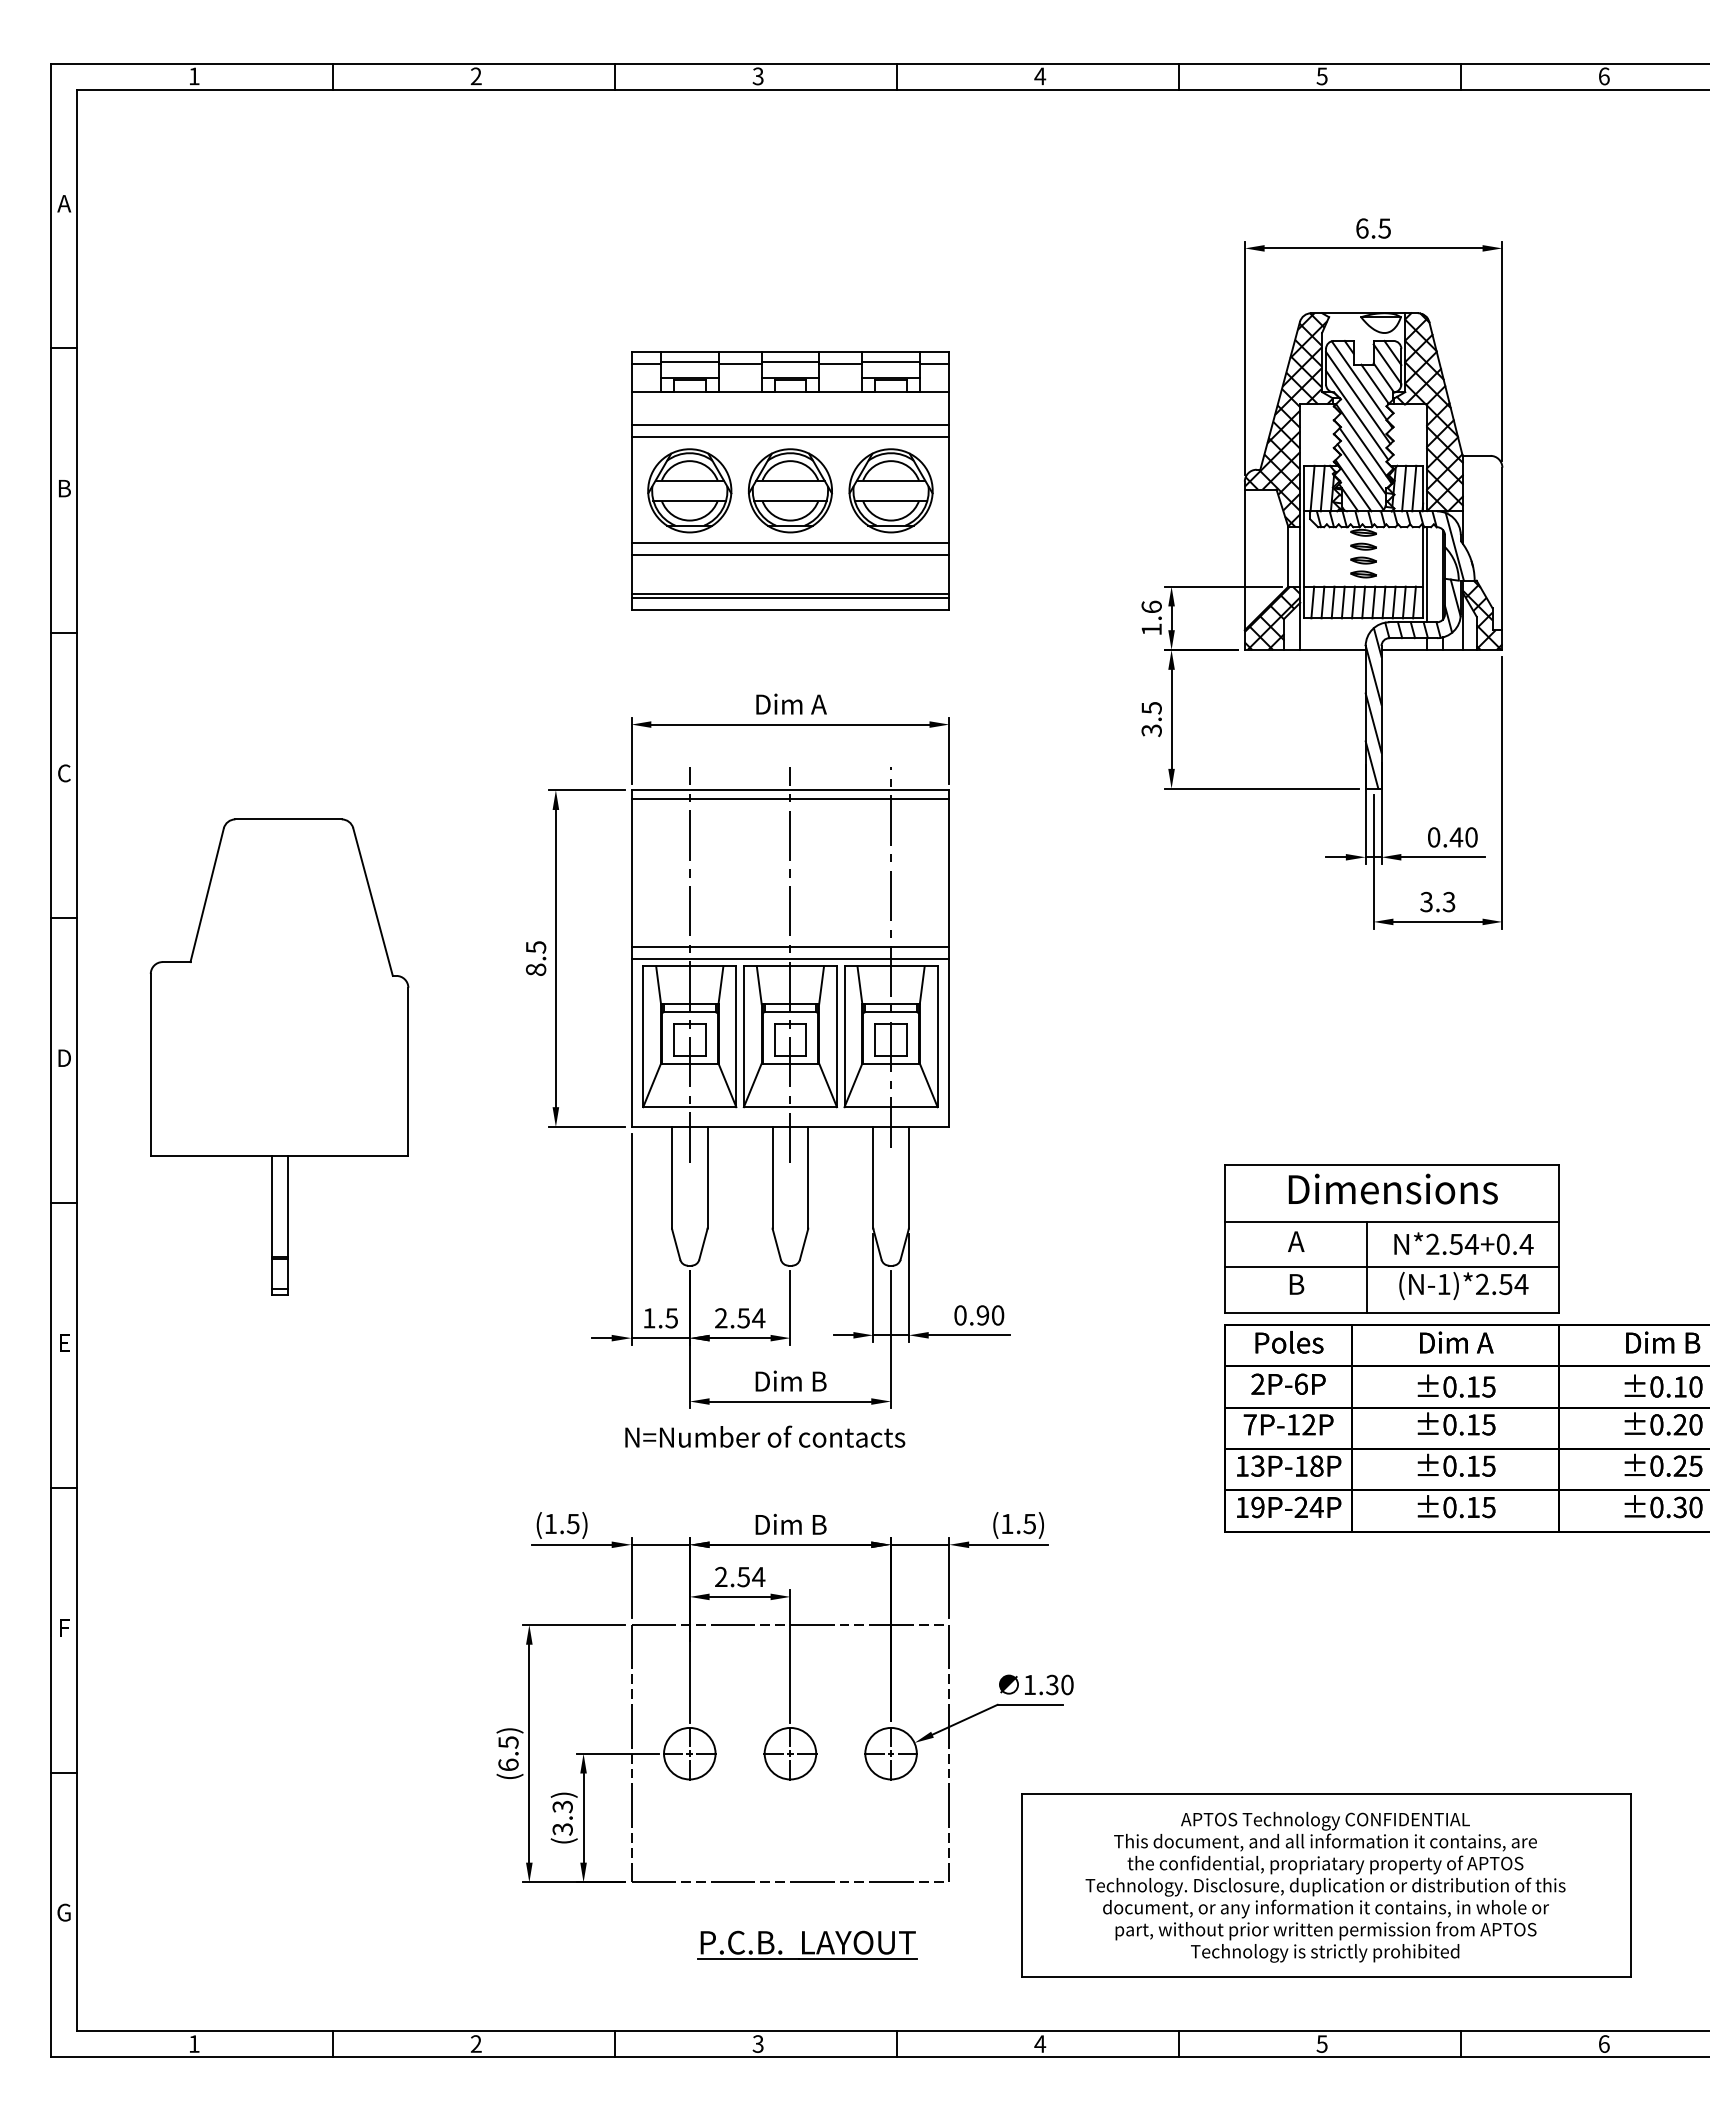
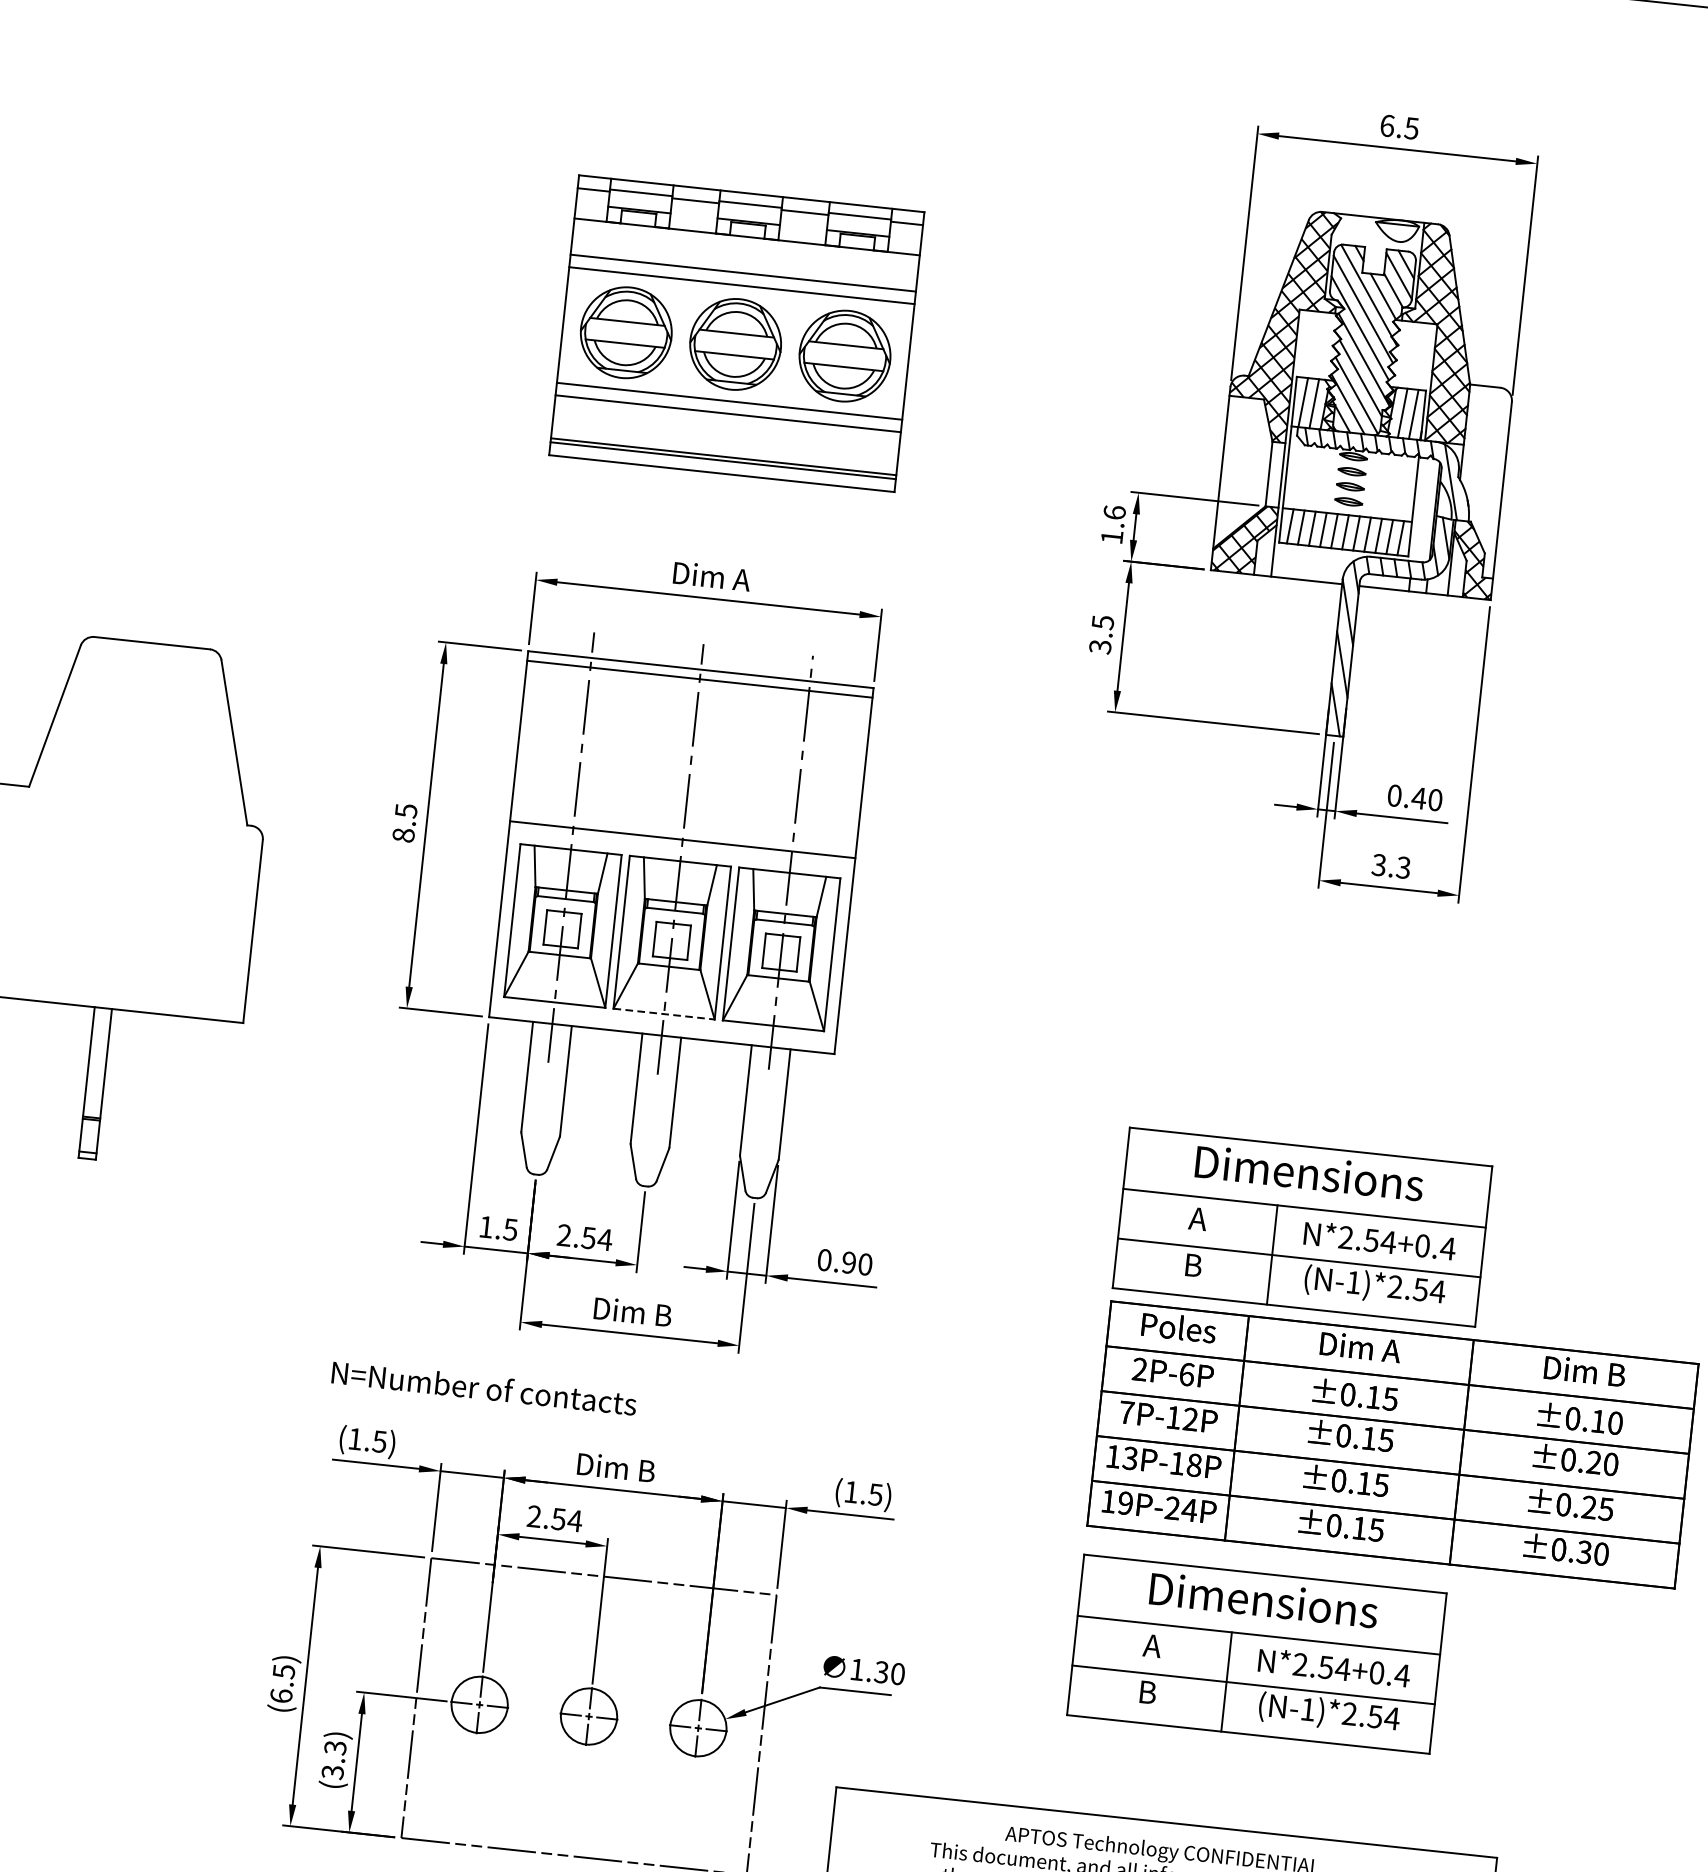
line: (1427, 574) -> (1418, 509), removed
line: (790, 958) -> (681, 852), removed
line: (790, 1107) -> (664, 1014), solid -> dashed
text: (765, 1436) -> (484, 1387), moved
part: (1391, 1631) -> (1256, 1653), added

